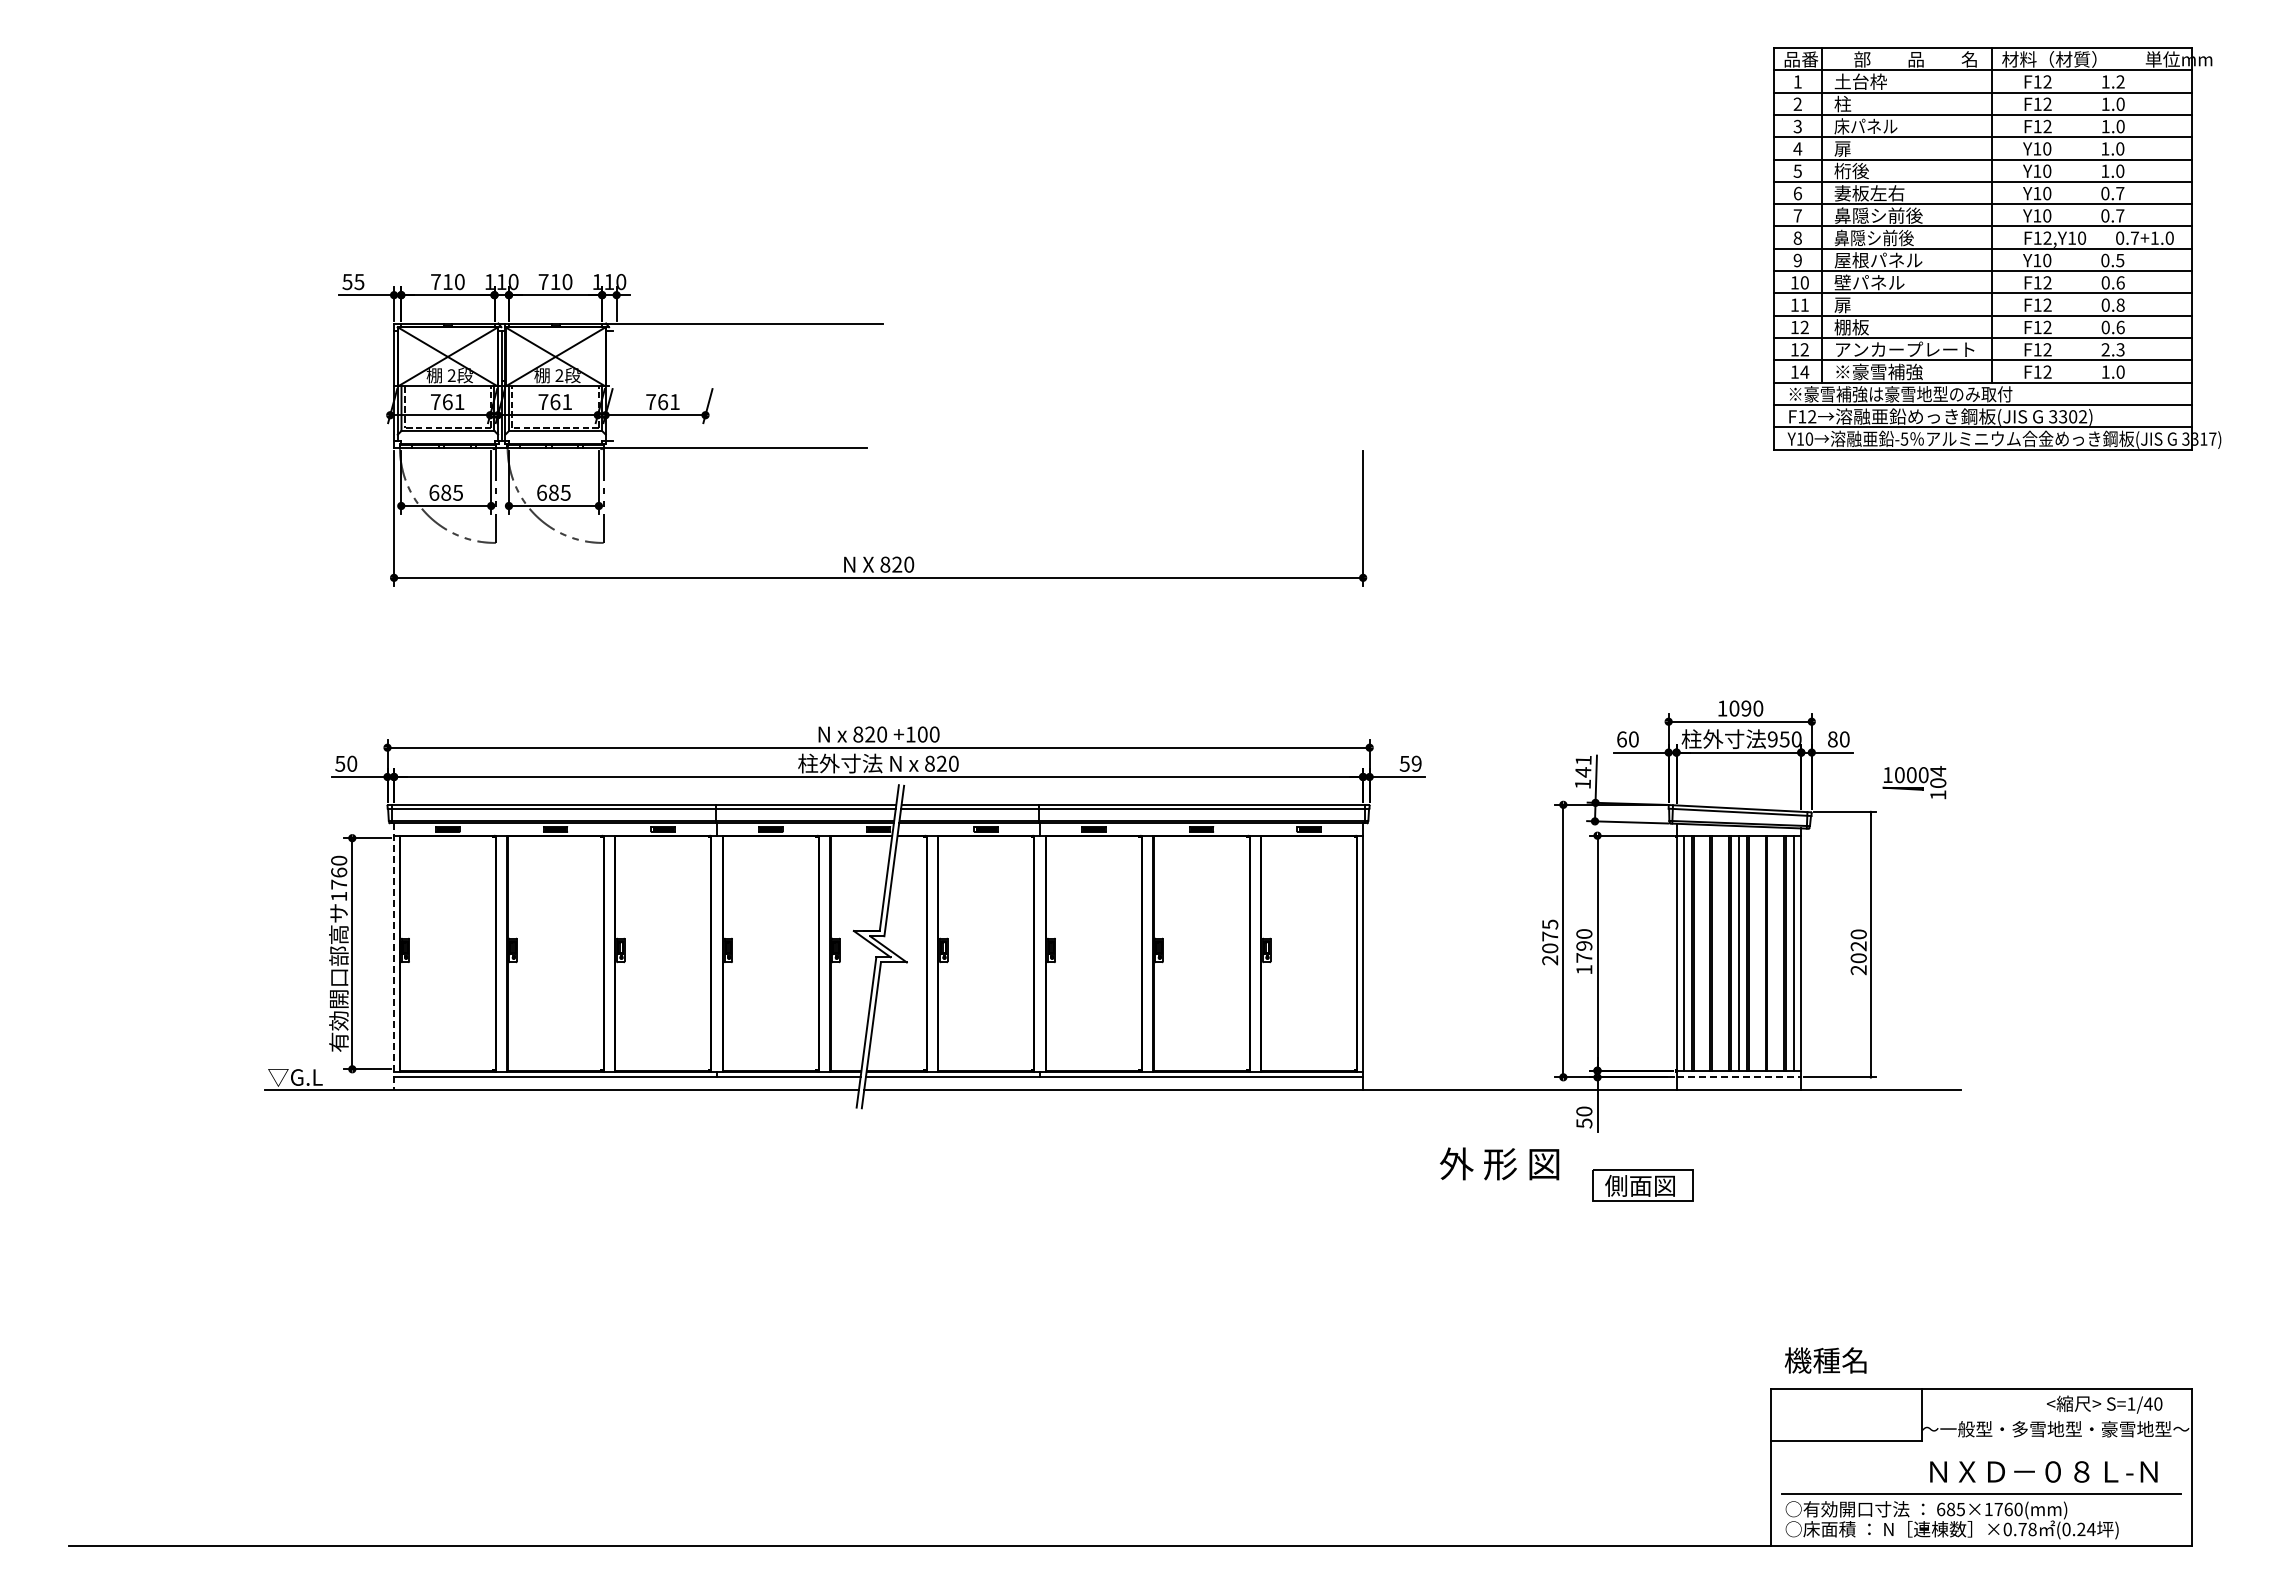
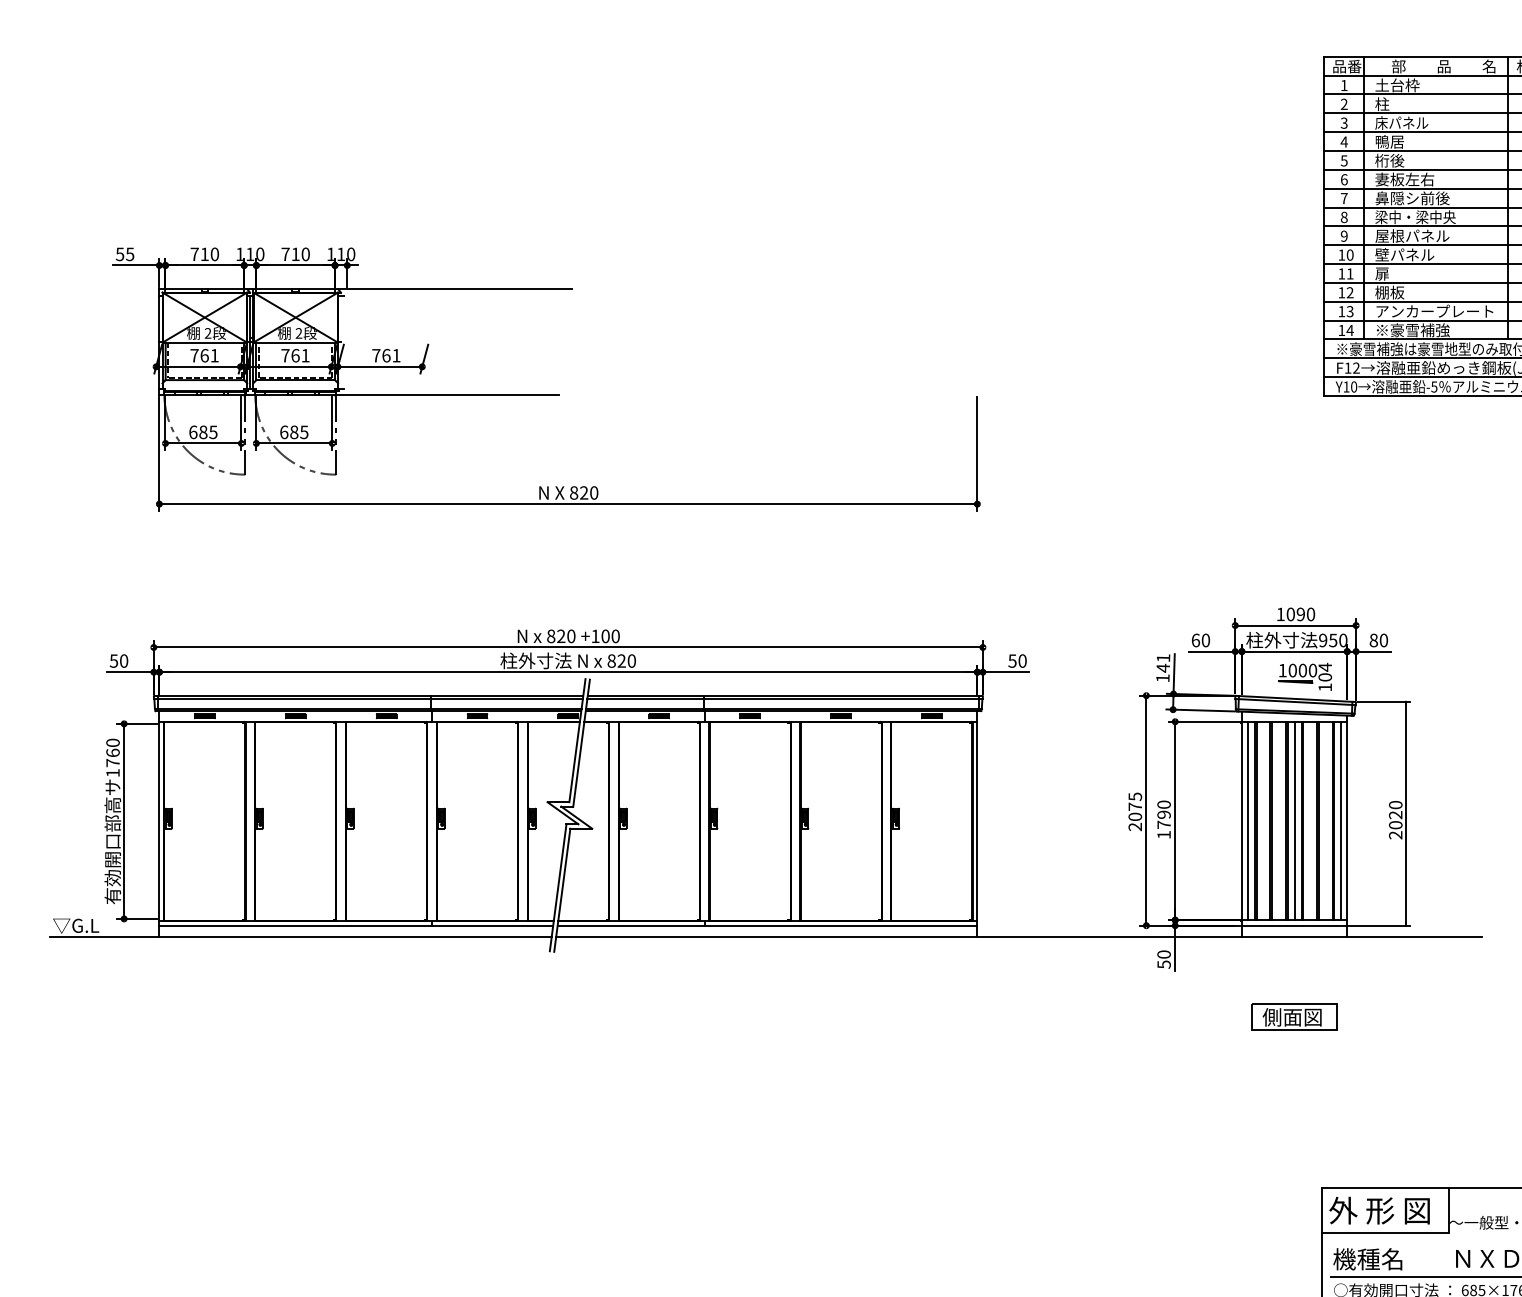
text: (1851, 148) -> (1389, 141), 扉 -> 鴨居
text: (1881, 237) -> (1414, 216), 鼻隠シ前後 -> 梁中・梁中央
text: (1804, 349) -> (1349, 311), 12 -> 13
text: (1416, 763) -> (1022, 660), 59 -> 50
part: (1914, 782) -> (1305, 676), moved
line: (394, 956) -> (159, 823), dashed -> solid
line: (1739, 1077) -> (1295, 925), dashed -> solid
text: (1499, 1163) -> (1379, 1210), moved
part: (1642, 1185) -> (1294, 1017), moved
text: (1825, 1360) -> (1367, 1259), moved

